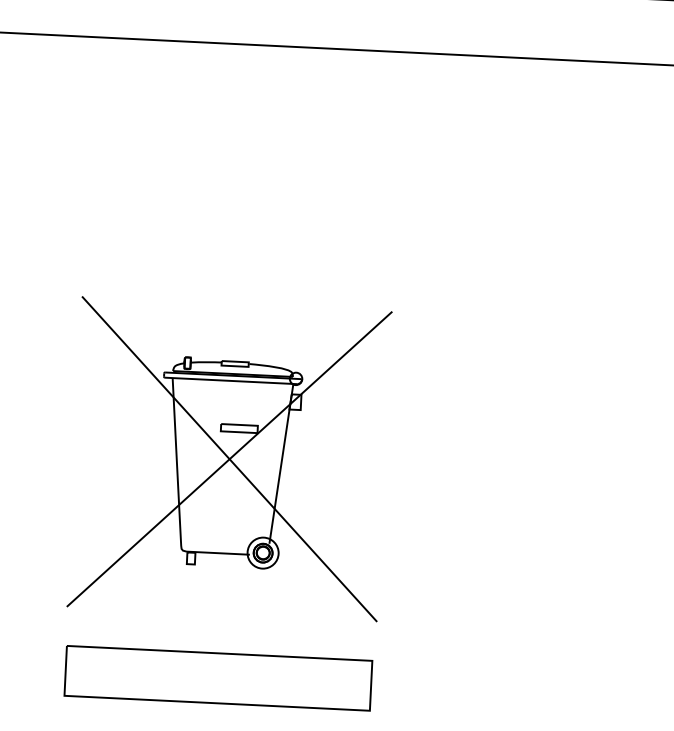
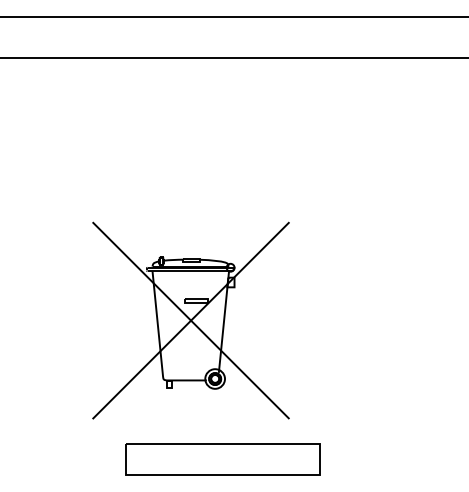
part: (218, 678) -> (222, 459), moved

